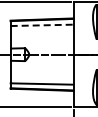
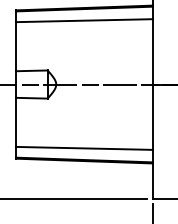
line: (42, 25) -> (85, 20), dashed -> solid

